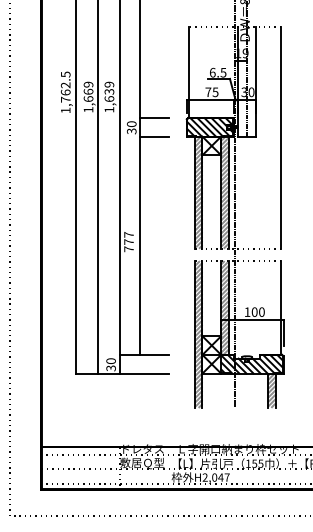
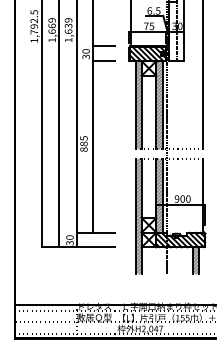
text: (65, 92) -> (34, 26), 1,762.5 -> 1,792.5
text: (128, 242) -> (83, 144), 777 -> 885
text: (247, 311) -> (177, 198), 100 -> 900

